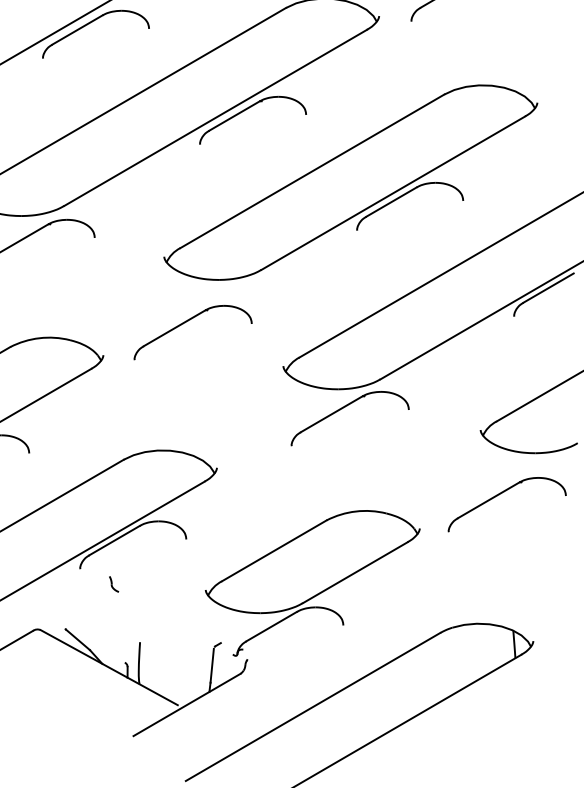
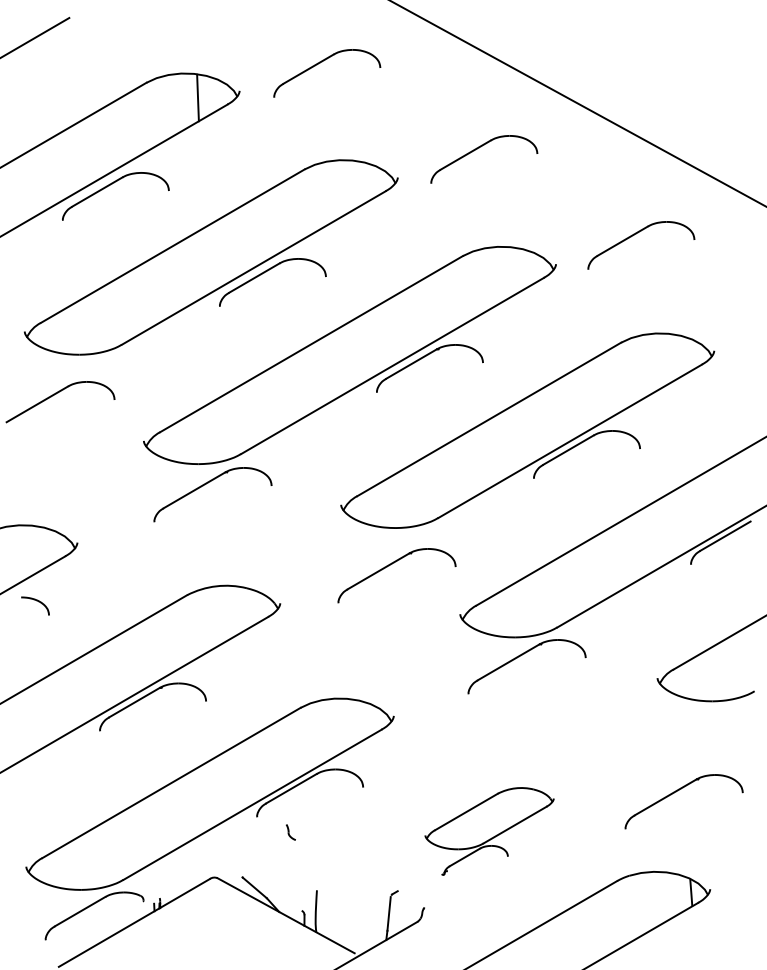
part: (185, 323) -> (389, 566), moved
part: (499, 495) -> (676, 792), moved
part: (312, 583) -> (489, 831), size x0.6

